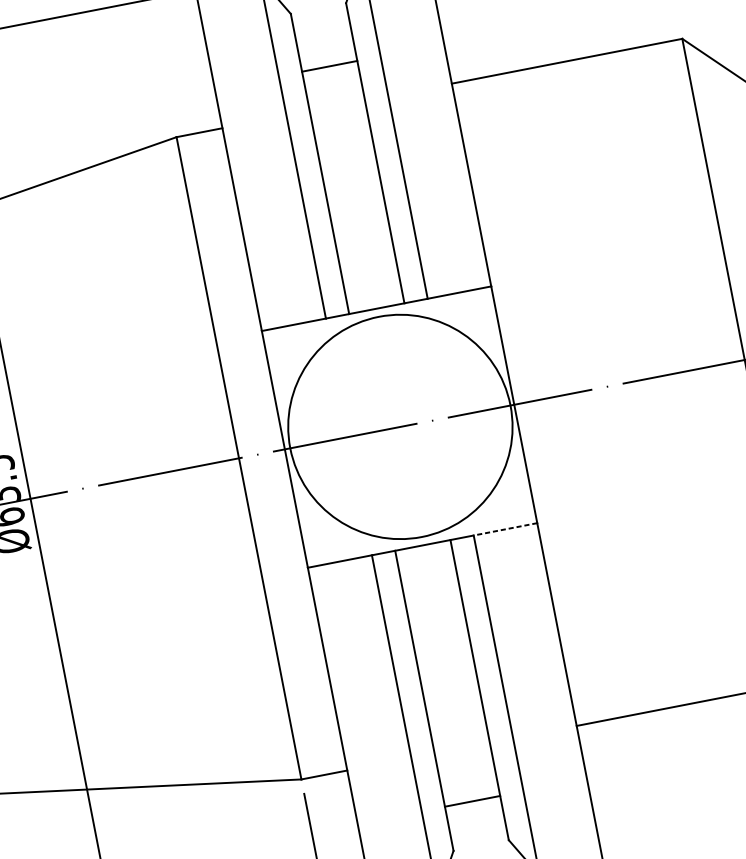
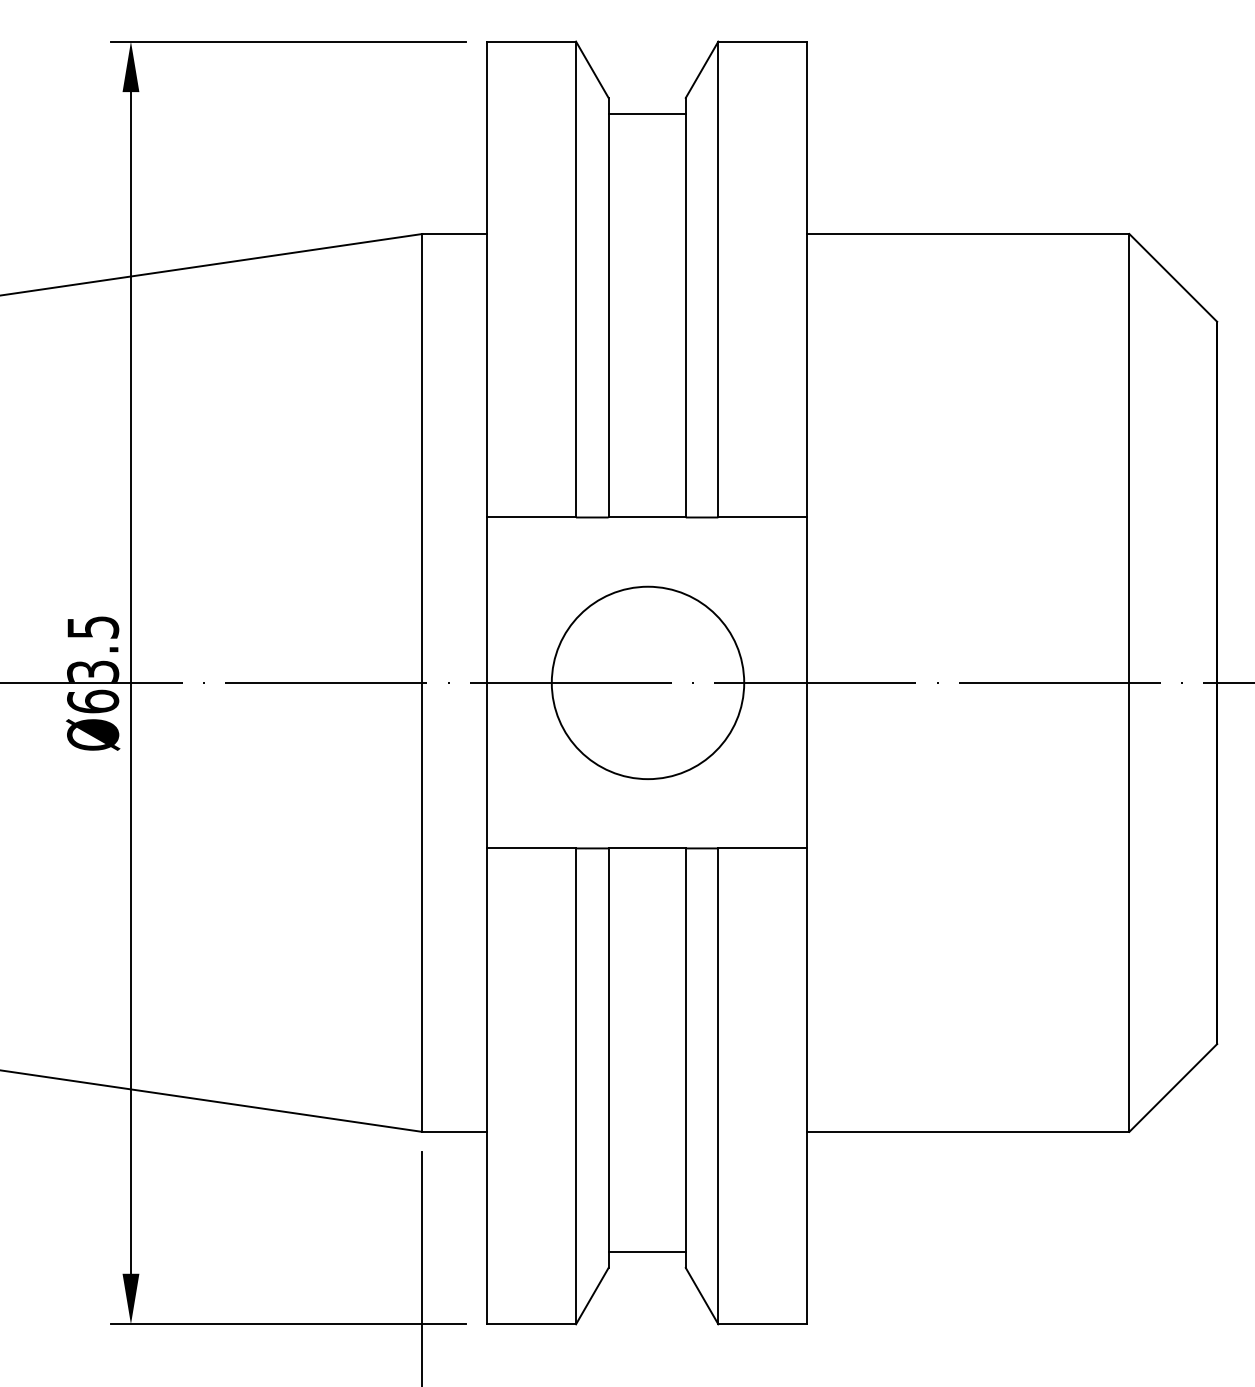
line: (329, 66) -> (646, 113), moved
circle: (399, 426) -> (647, 682), size x0.62
line: (505, 529) -> (762, 848), dashed -> solid
line: (472, 801) -> (646, 1252), moved

